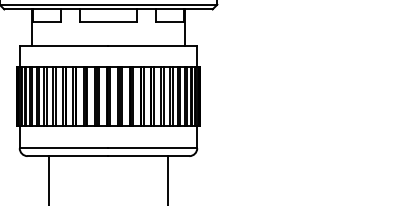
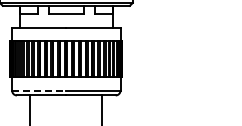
line: (64, 148) -> (39, 90), solid -> dashed

